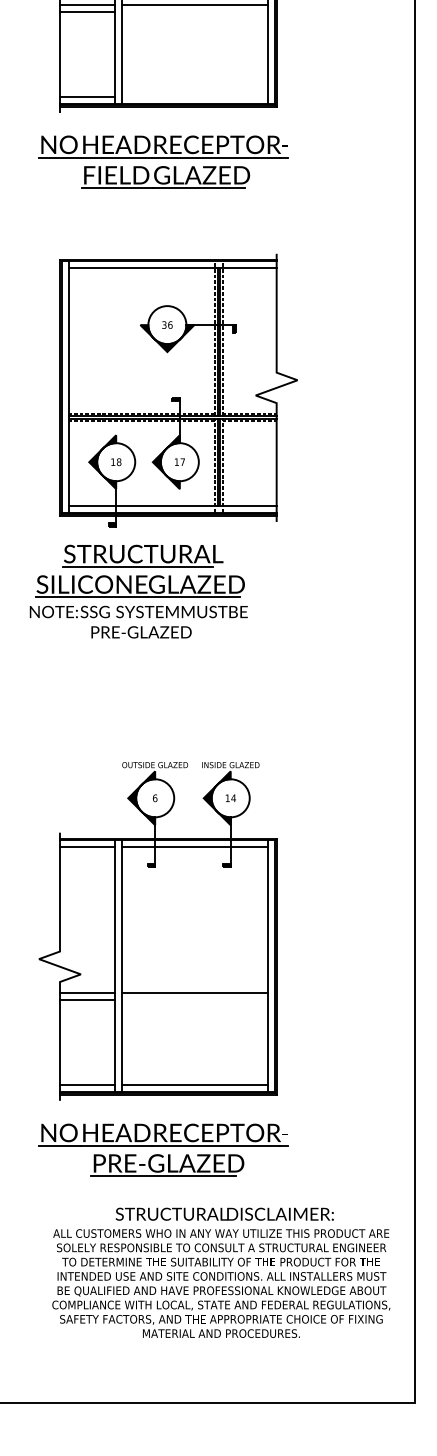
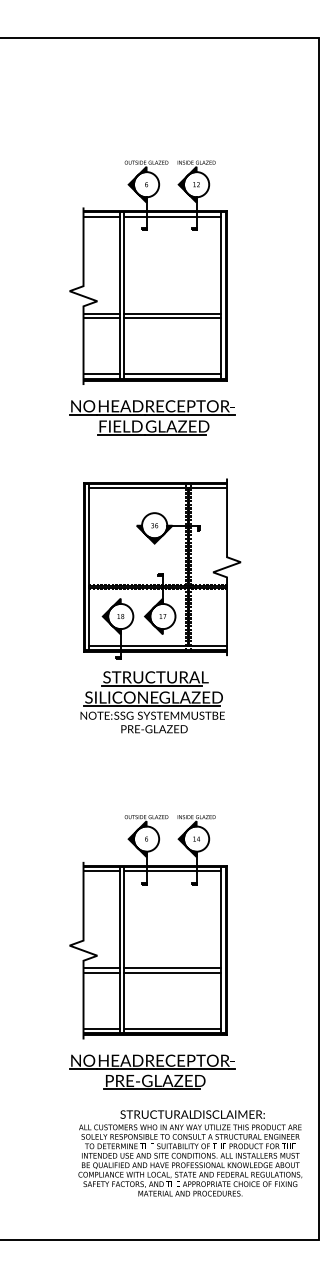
line: (194, 12) -> (172, 318), added
line: (194, 96) -> (172, 374), added
part: (138, 592) -> (152, 702), moved
line: (194, 999) -> (172, 972), added

